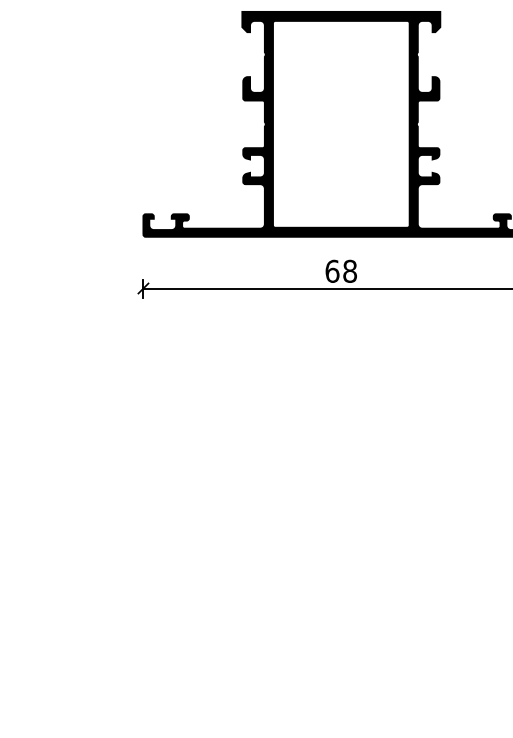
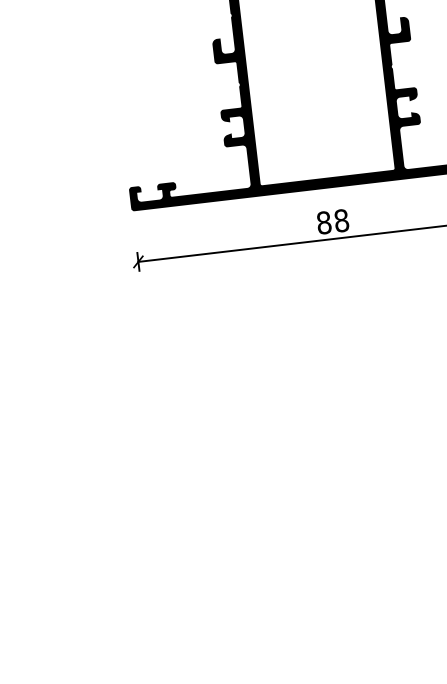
text: (332, 270) -> (324, 221), 68 -> 88

